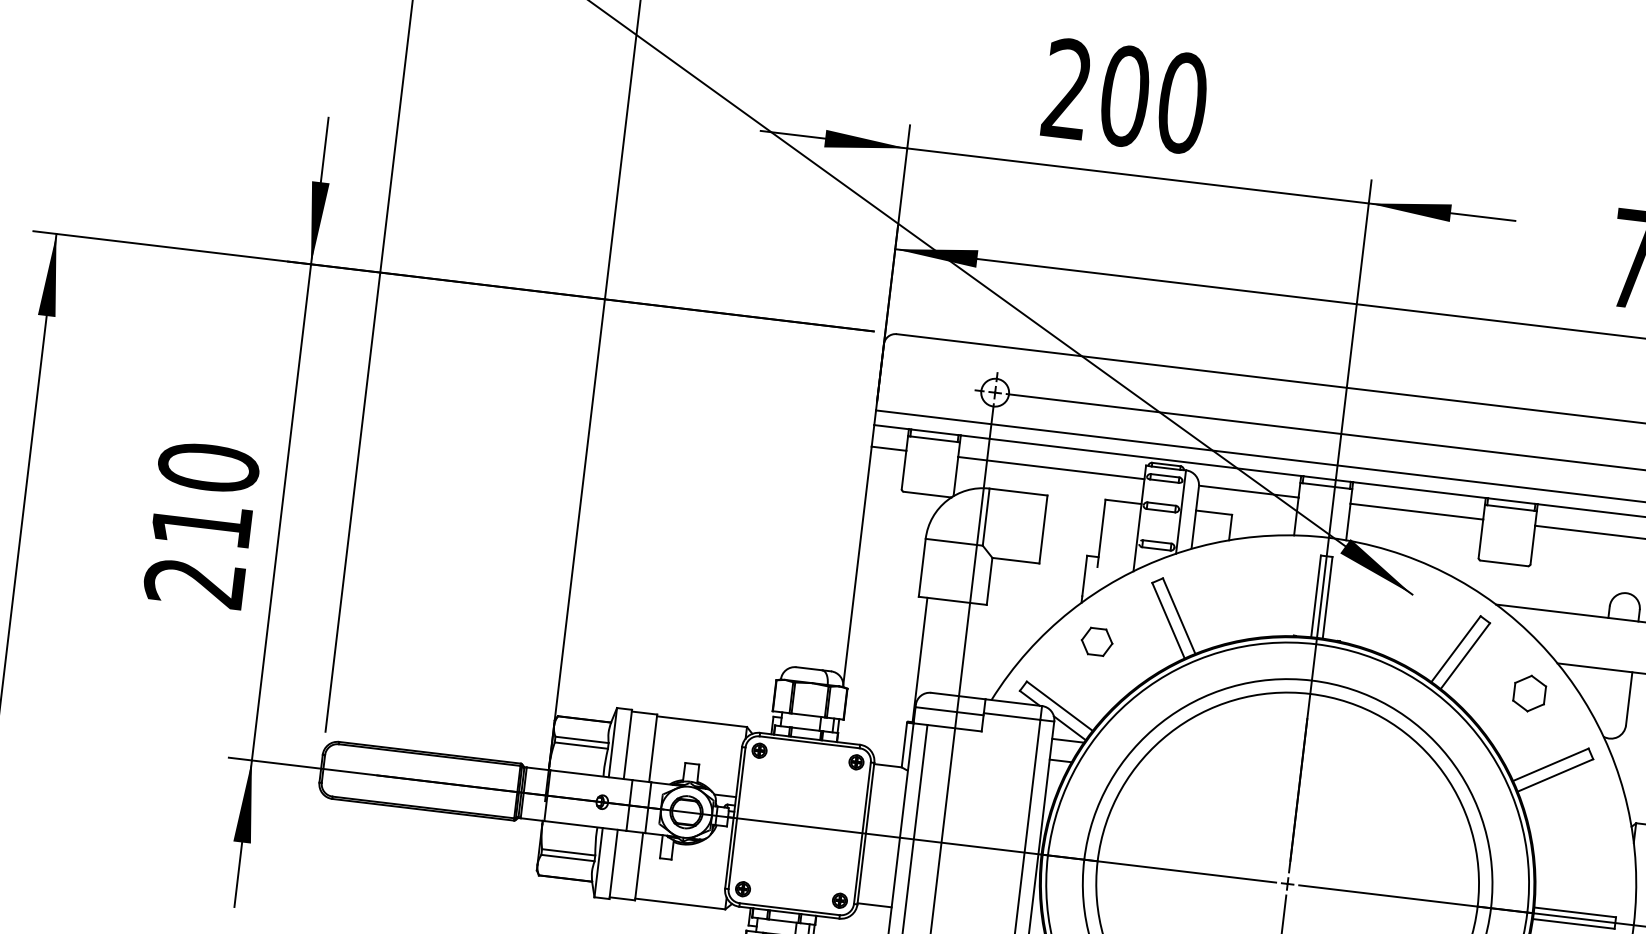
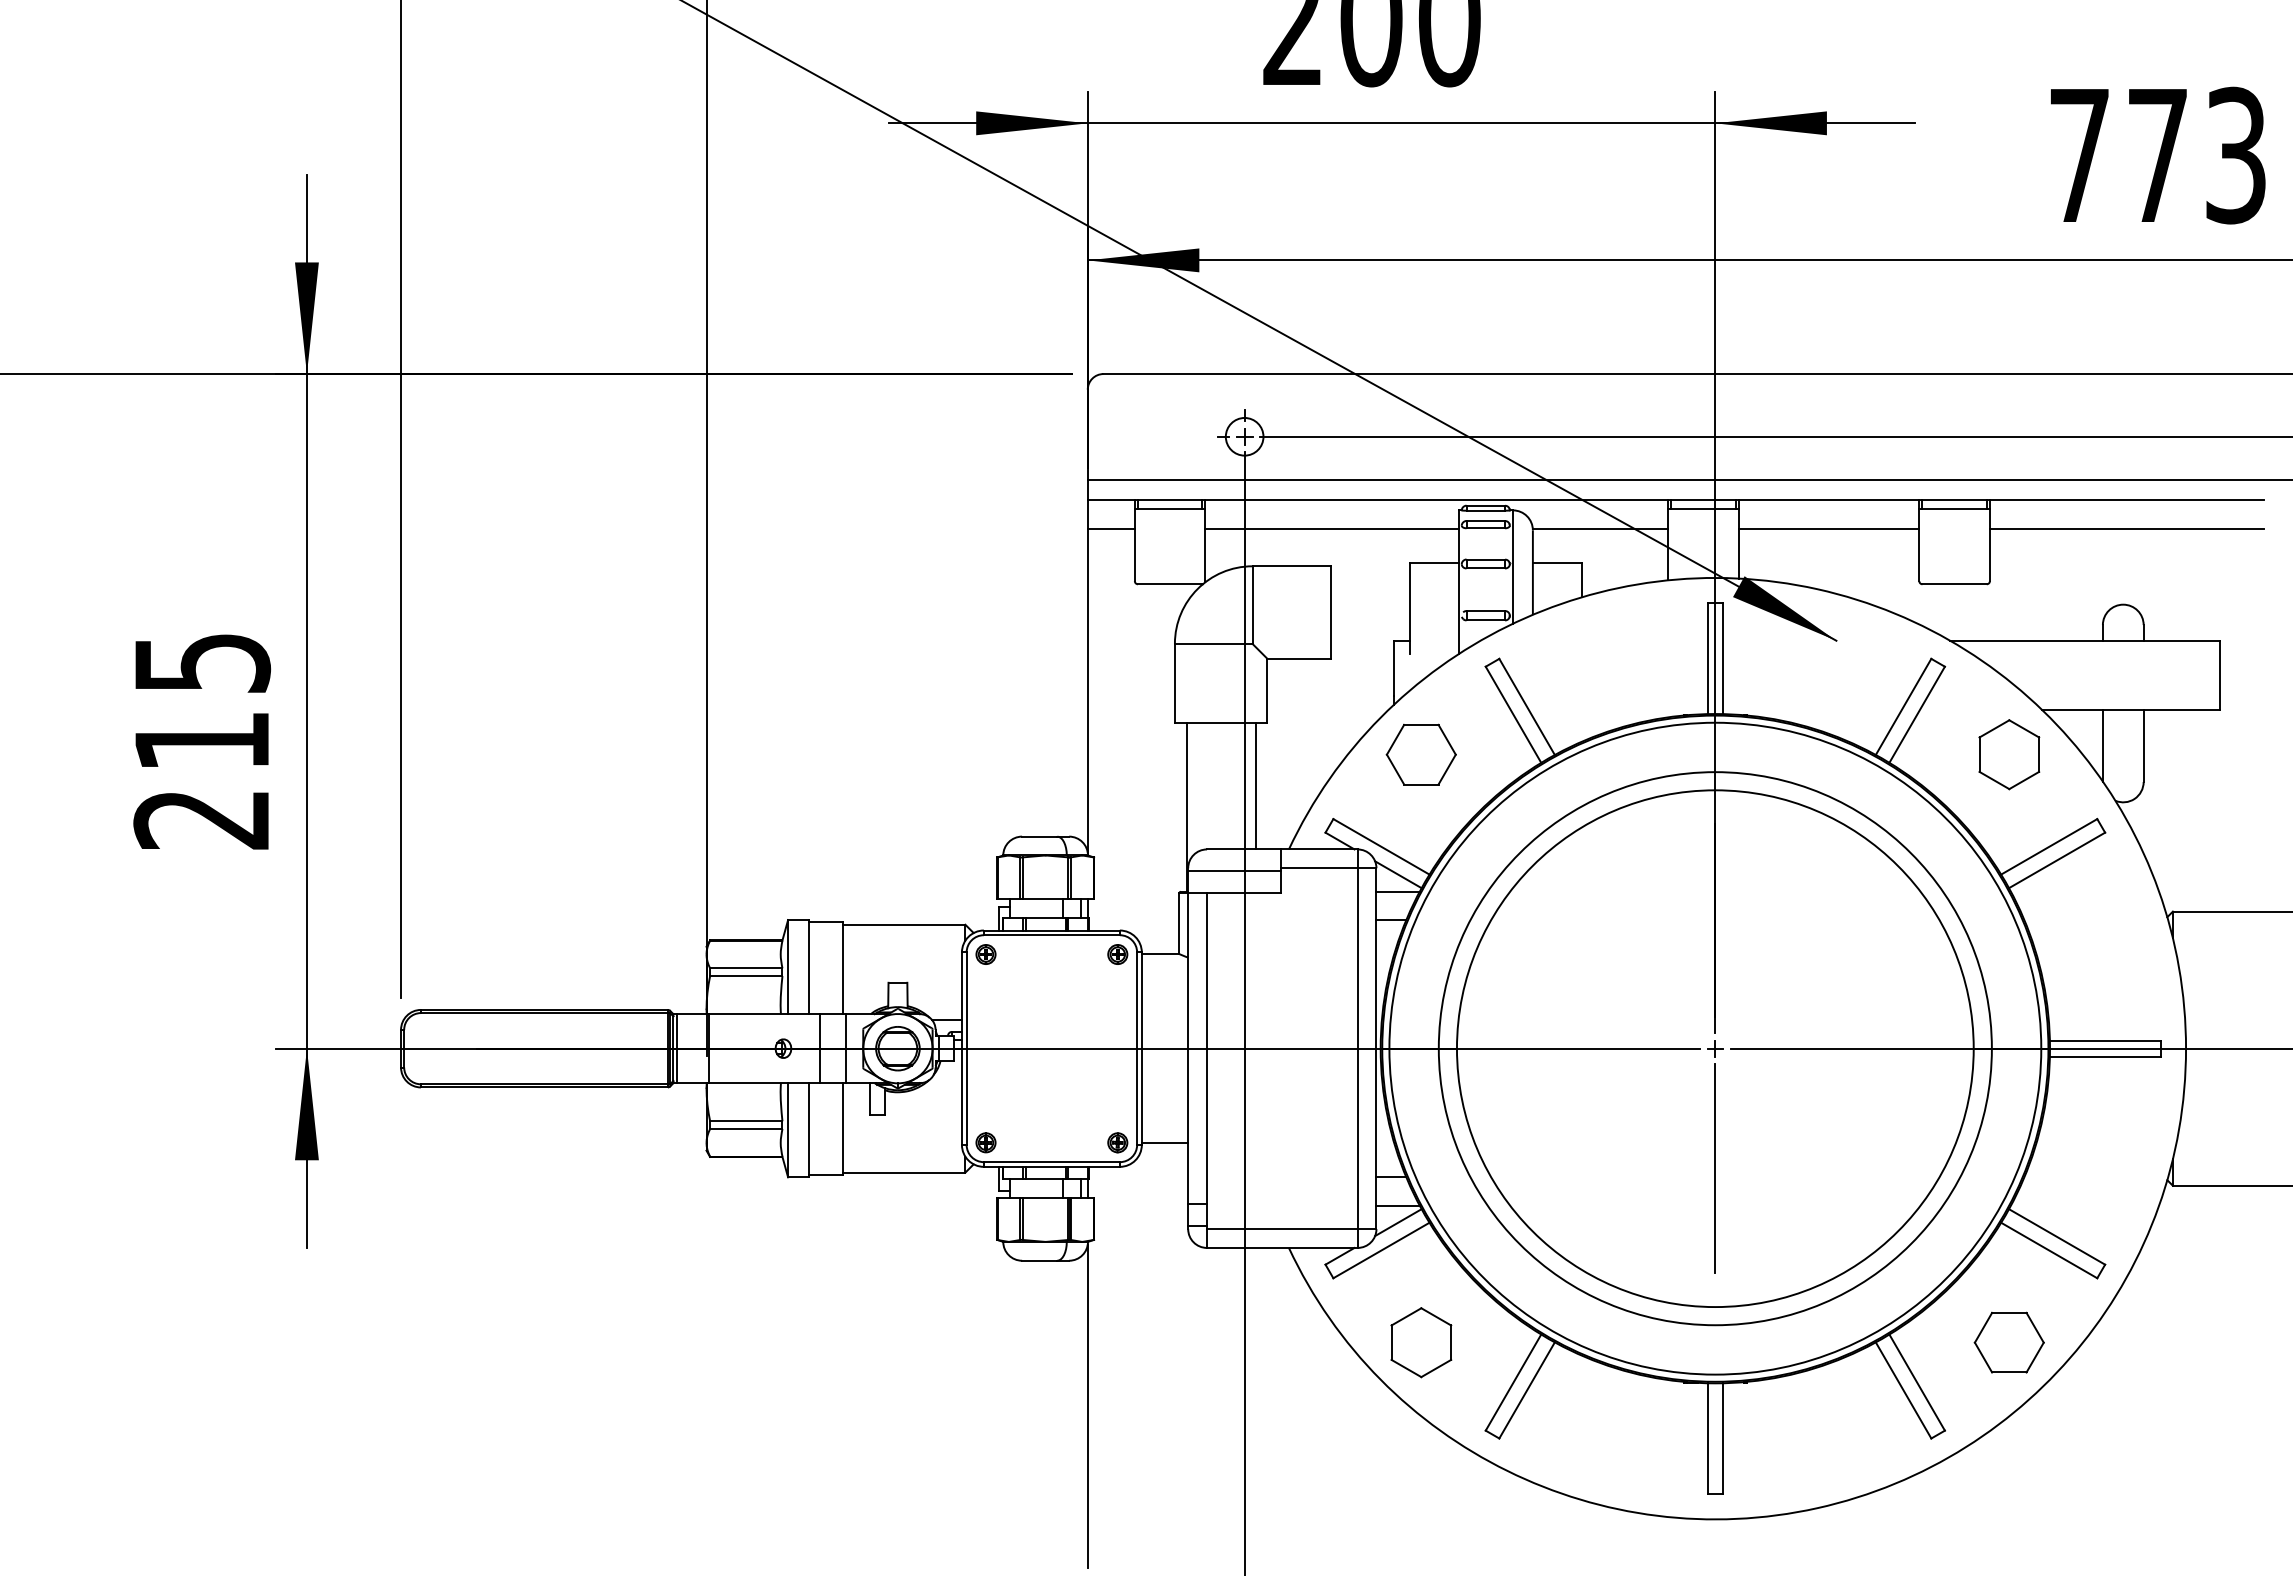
text: (208, 467) -> (202, 662), 210 -> 215
part: (1096, 641) -> (1420, 754), size x1.67
line: (972, 650) -> (1255, 785), added
part: (1529, 693) -> (2009, 754), size x1.43
line: (1598, 694) -> (2102, 745), added

